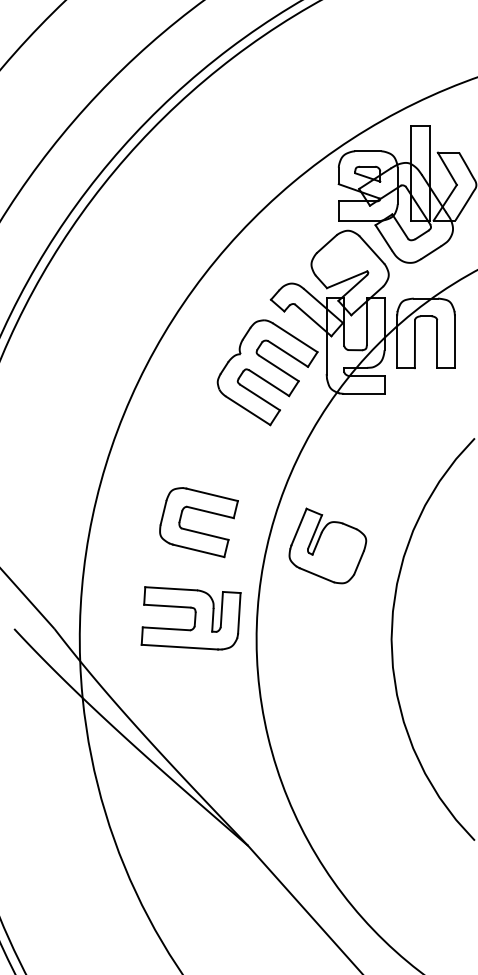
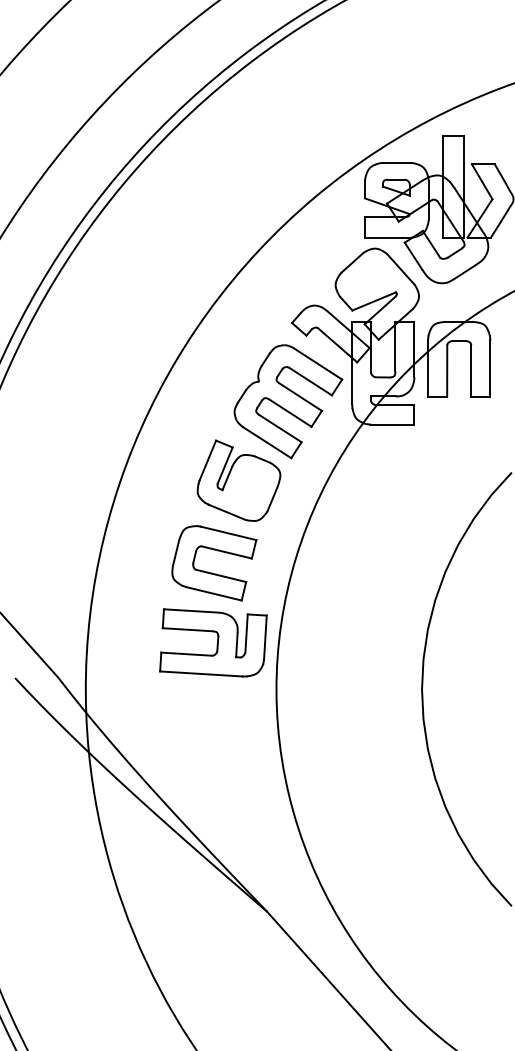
part: (327, 545) -> (238, 480), moved
part: (190, 618) -> (212, 643), moved

